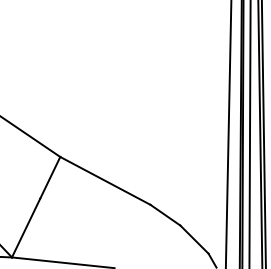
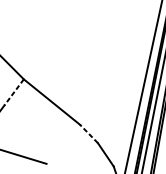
line: (50, 178) -> (14, 92), solid -> dashed
line: (165, 214) -> (89, 133), solid -> dashed

